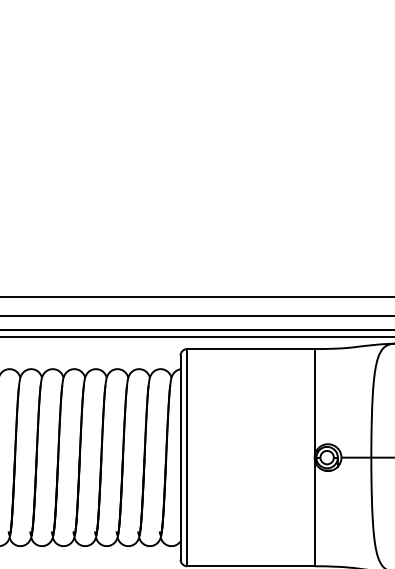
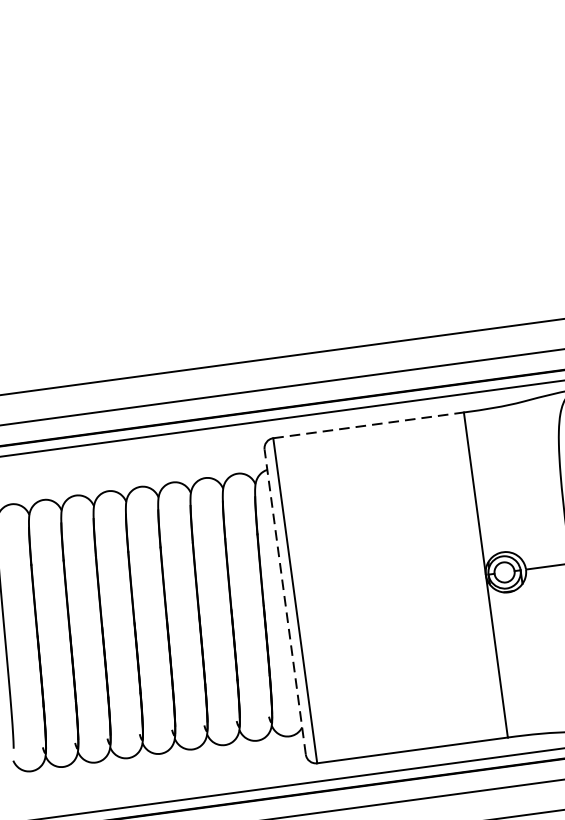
line: (250, 349) -> (368, 426), solid -> dashed
line: (180, 457) -> (285, 601), solid -> dashed

